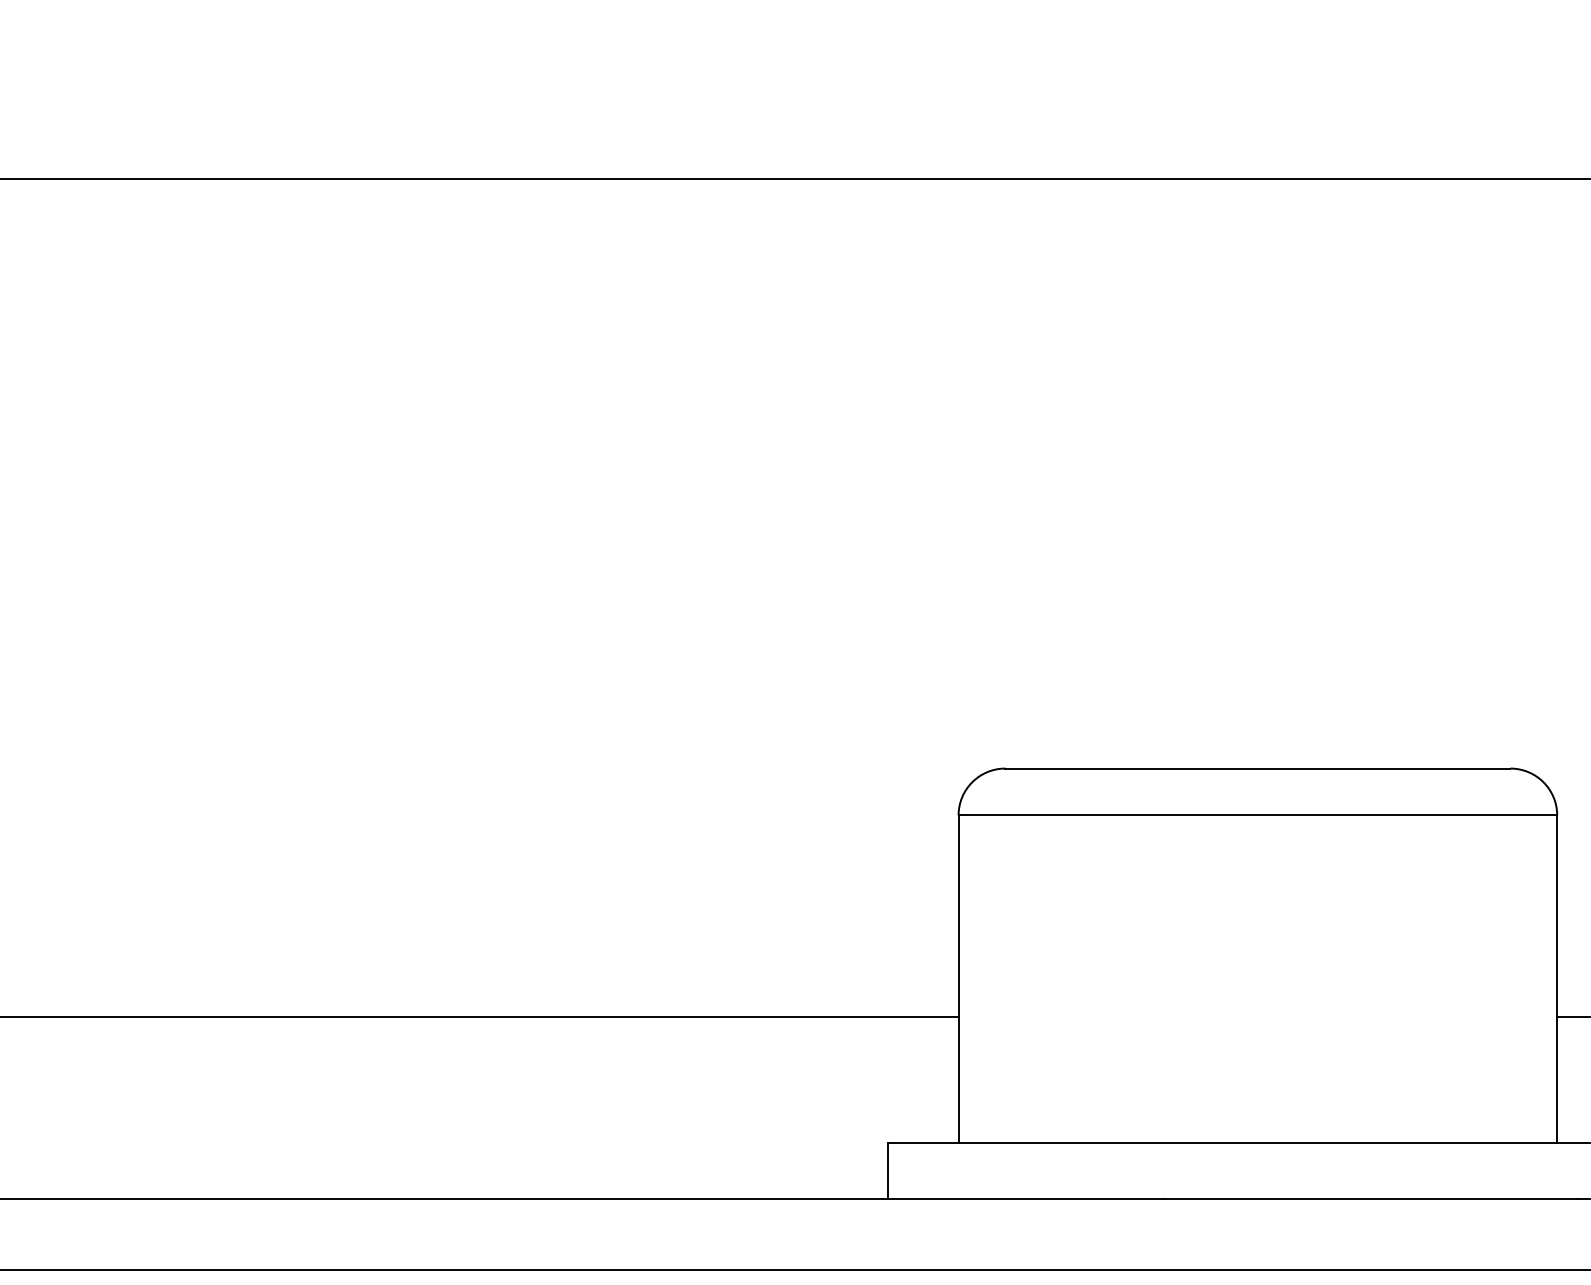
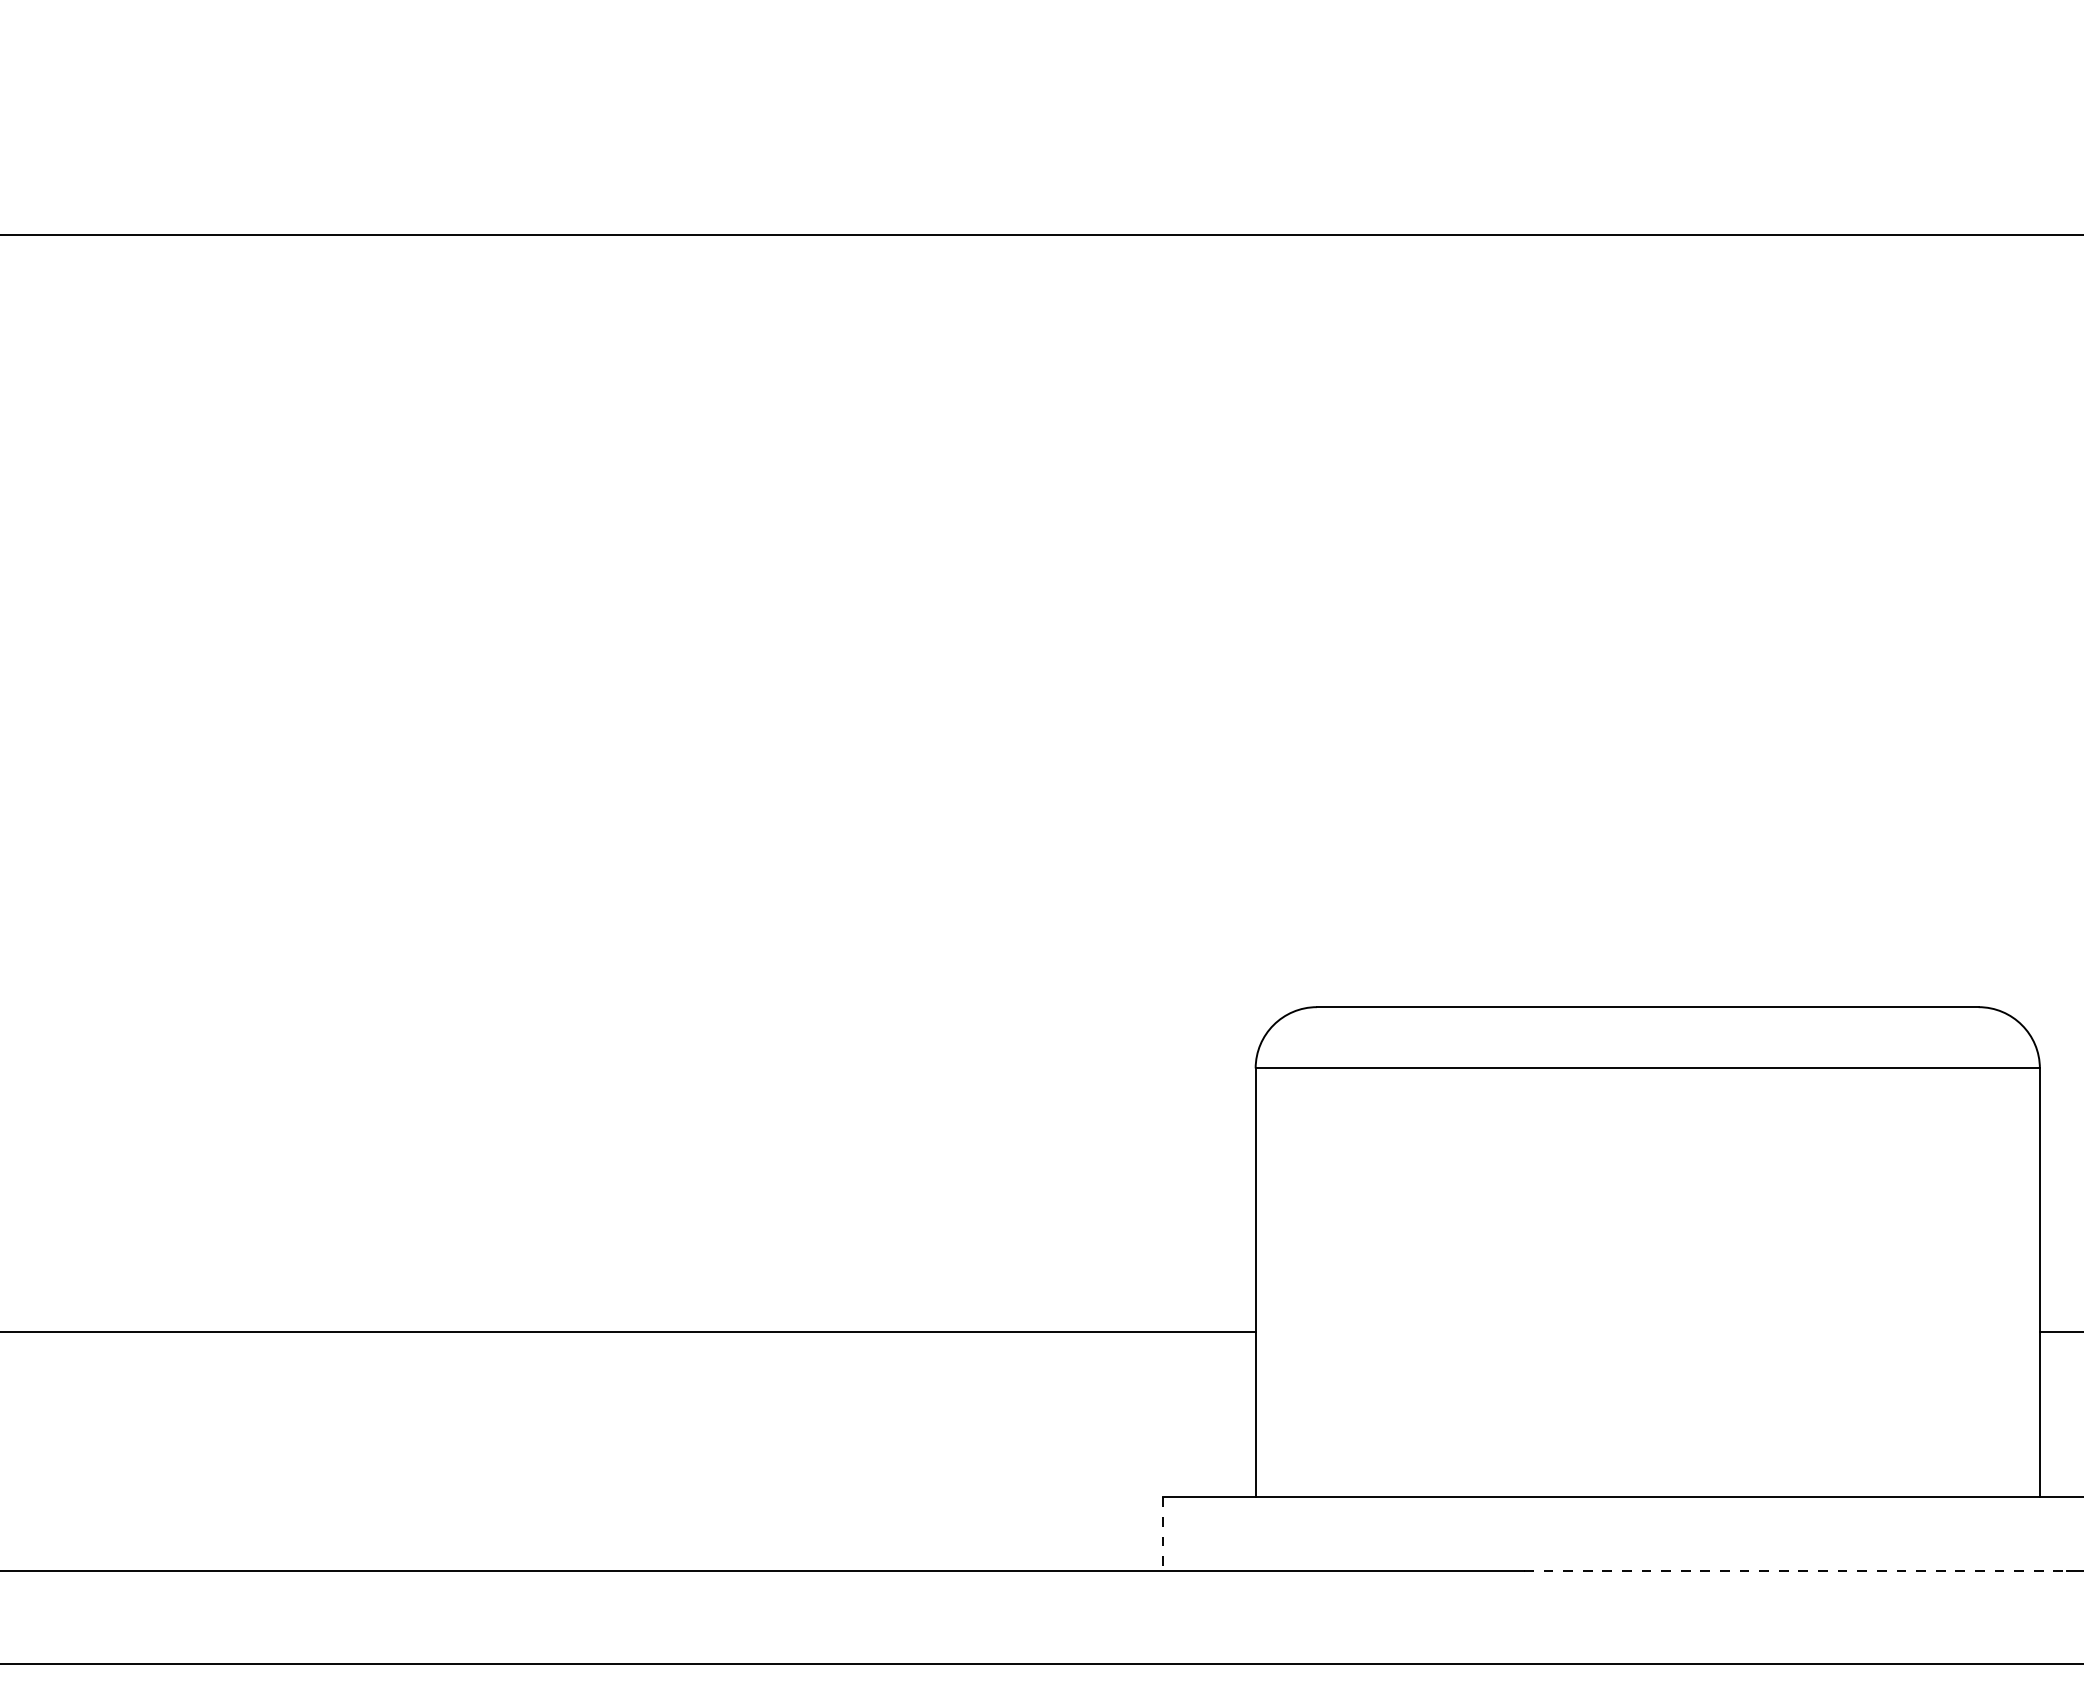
line: (887, 1171) -> (1162, 1534), solid -> dashed
line: (1370, 1198) -> (1795, 1570), solid -> dashed

